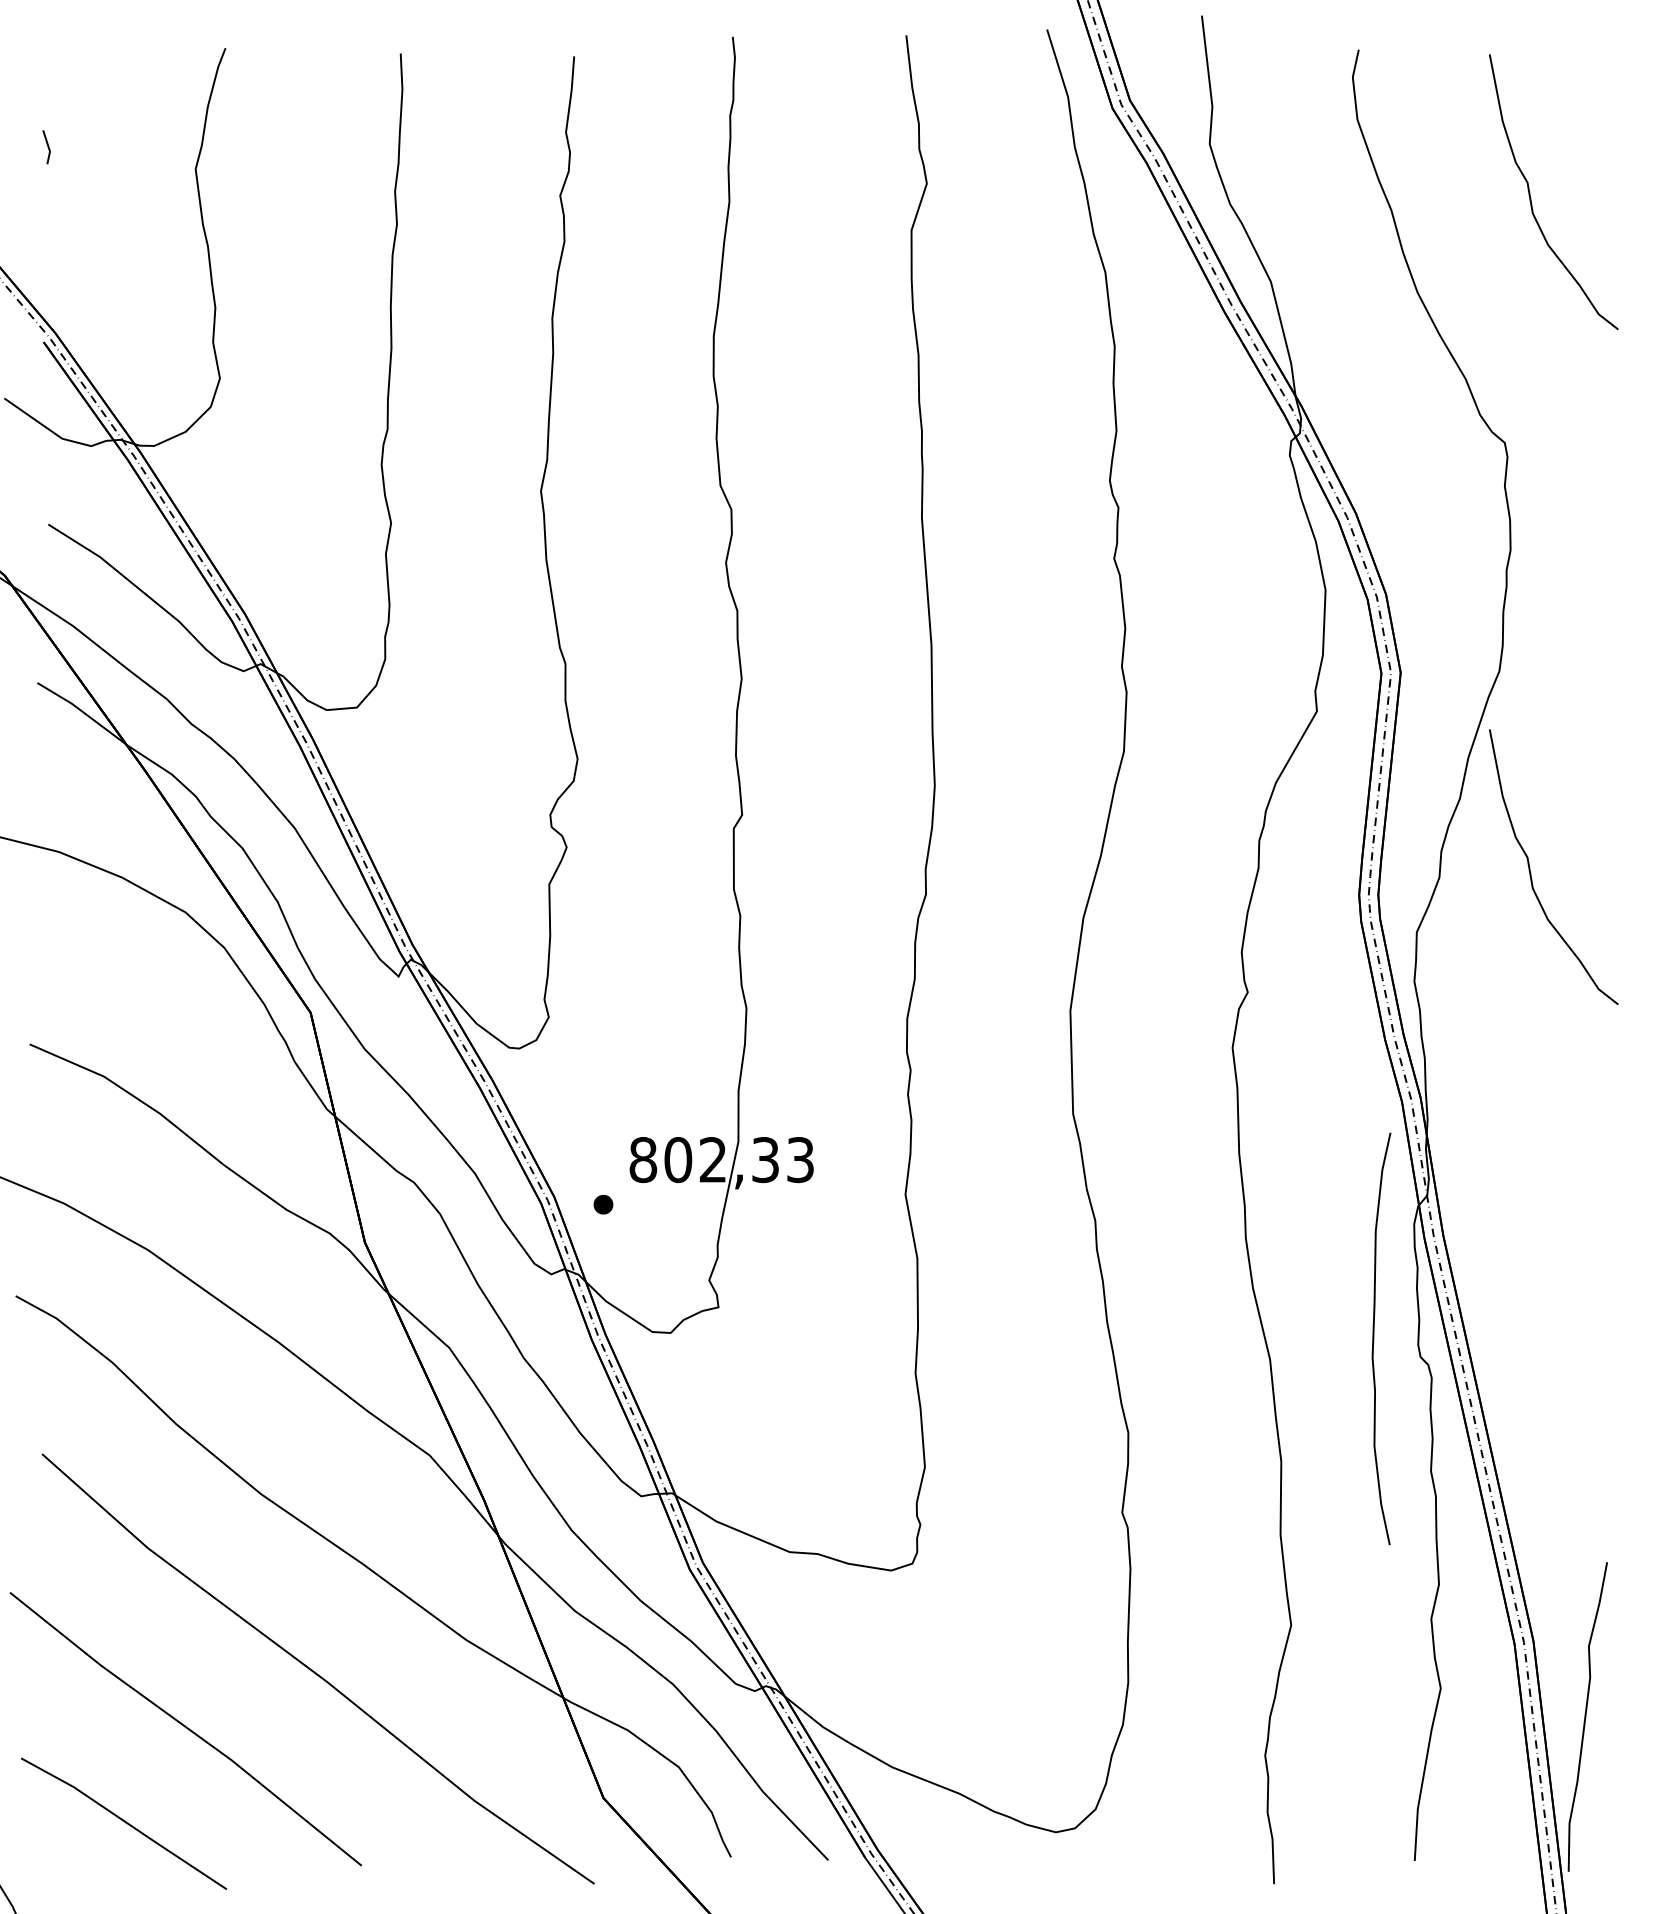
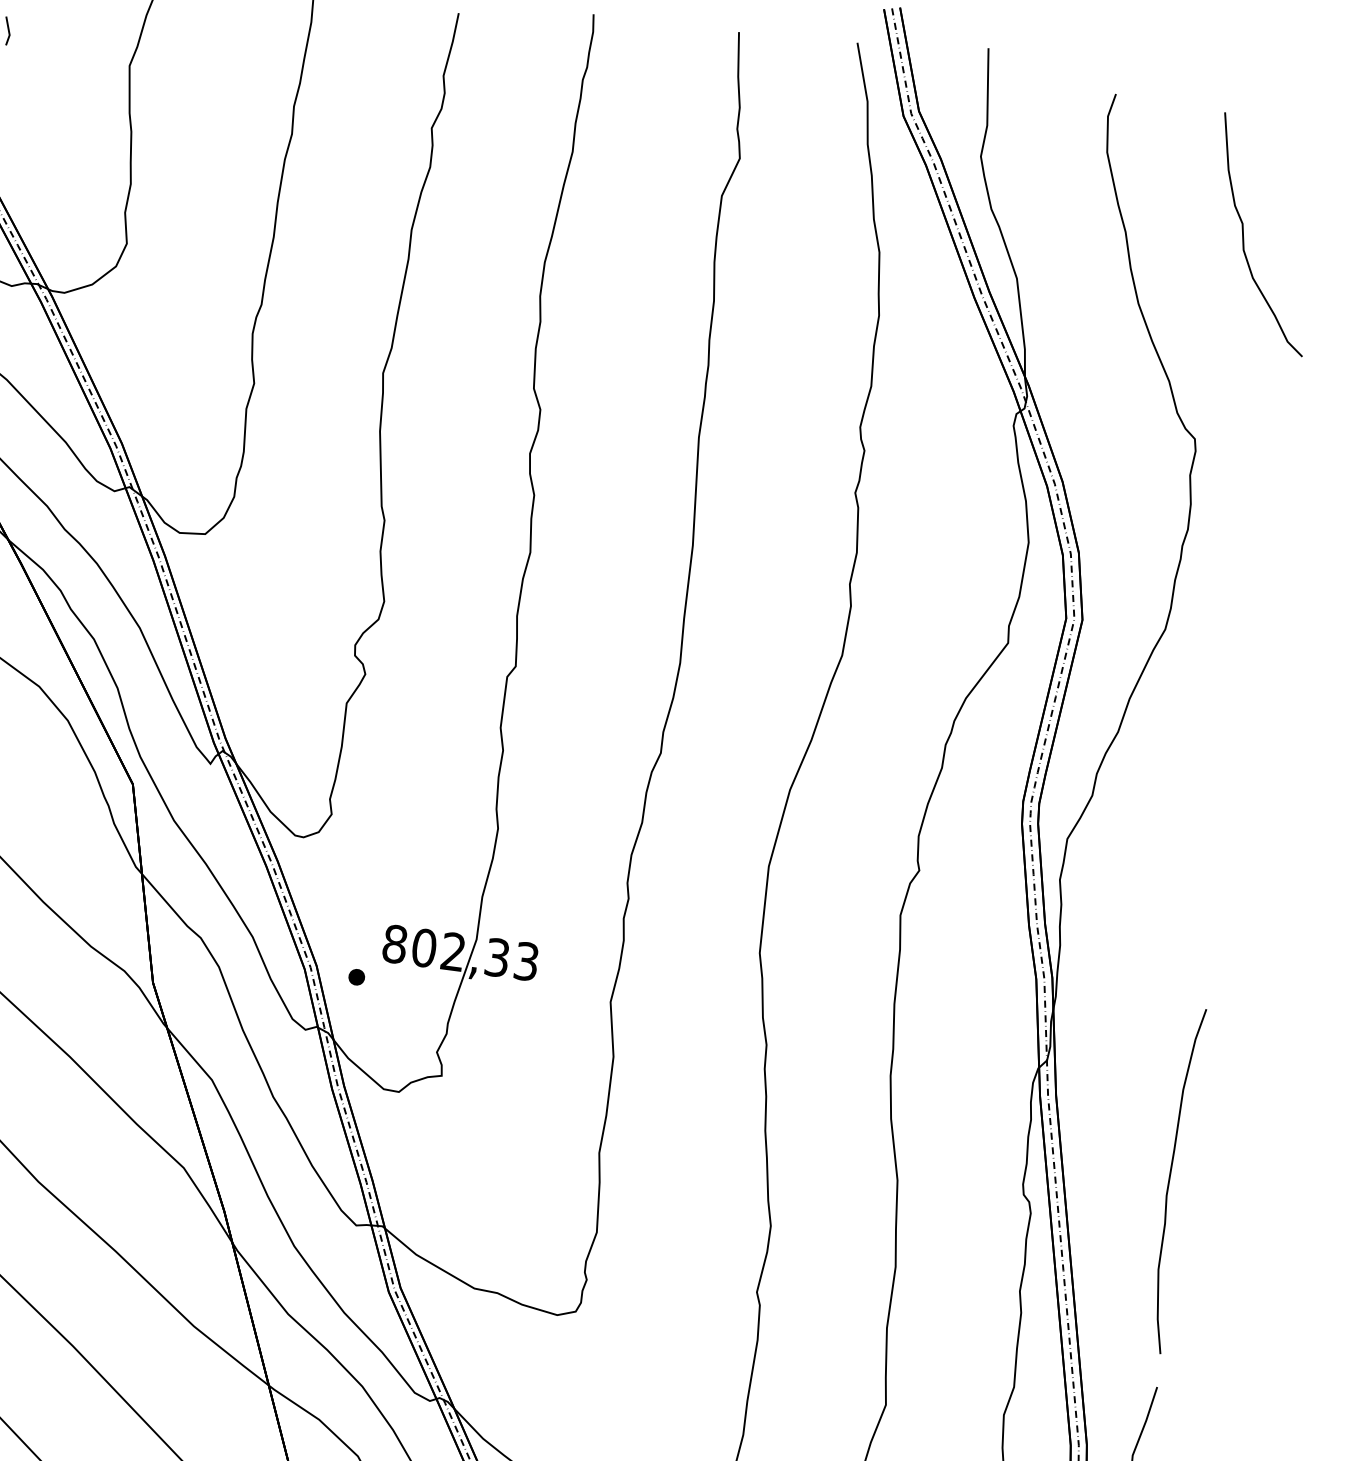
curve: (1531, 873) -> (1169, 802), removed
curve: (1374, 1338) -> (1170, 1179), moved

